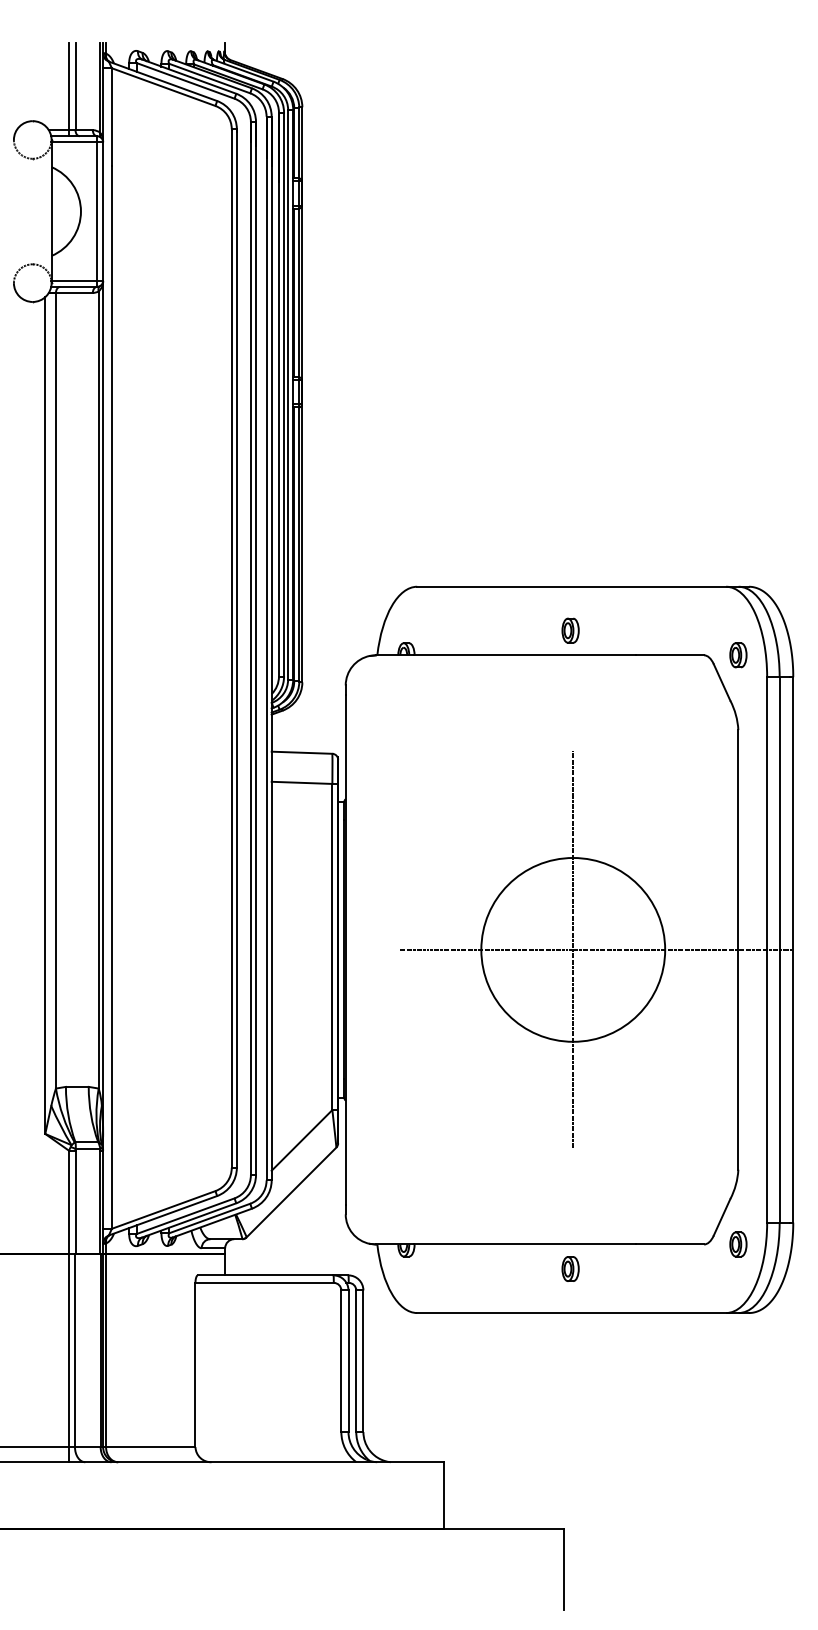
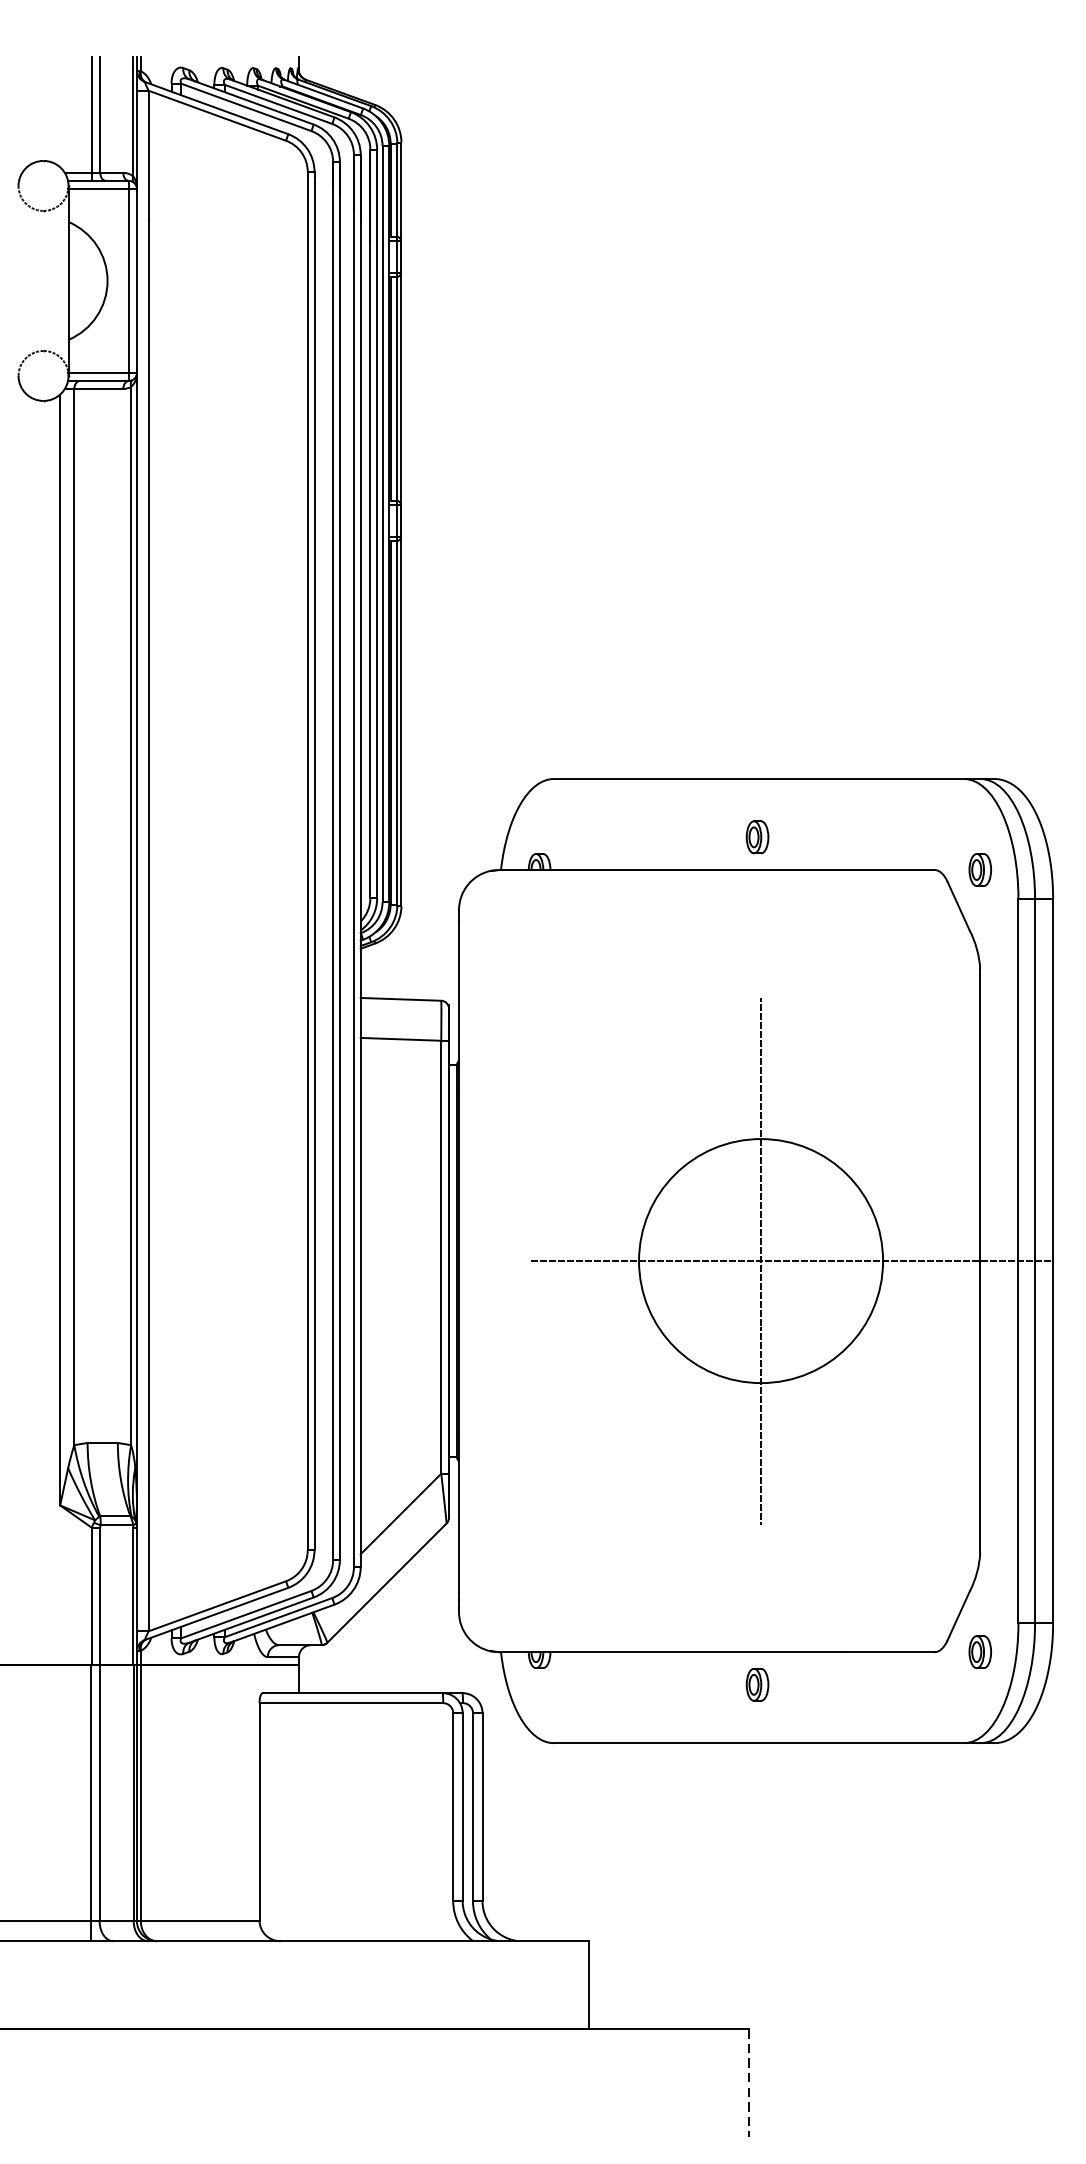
line: (564, 1569) -> (749, 2083), solid -> dashed

